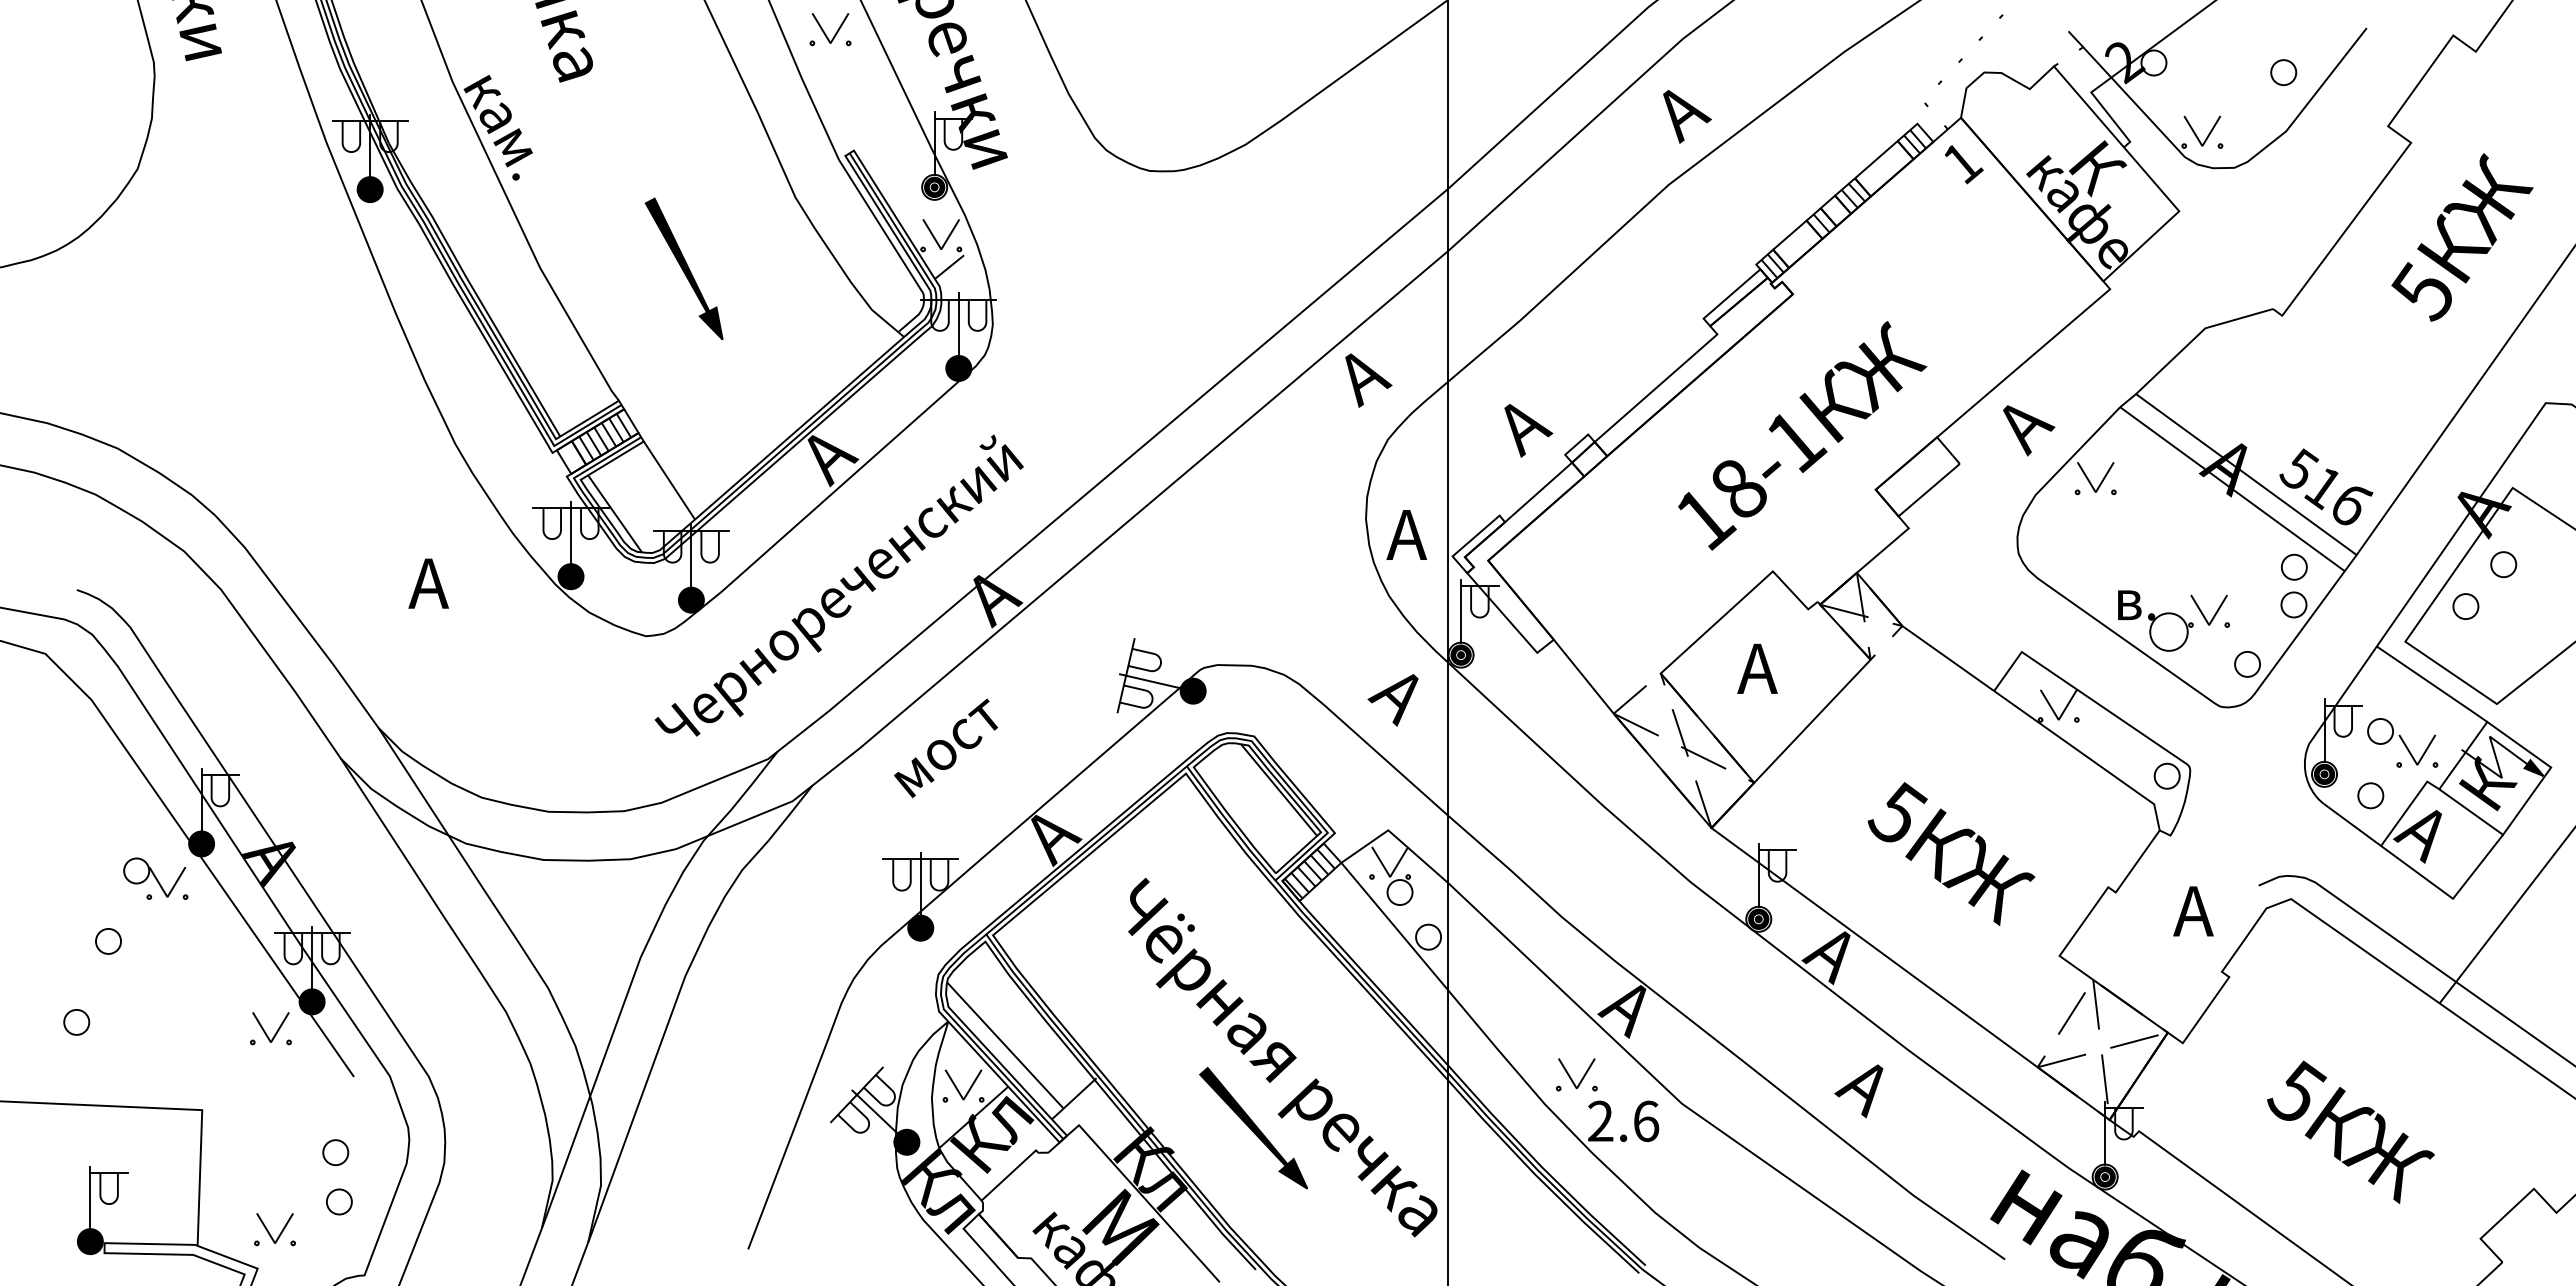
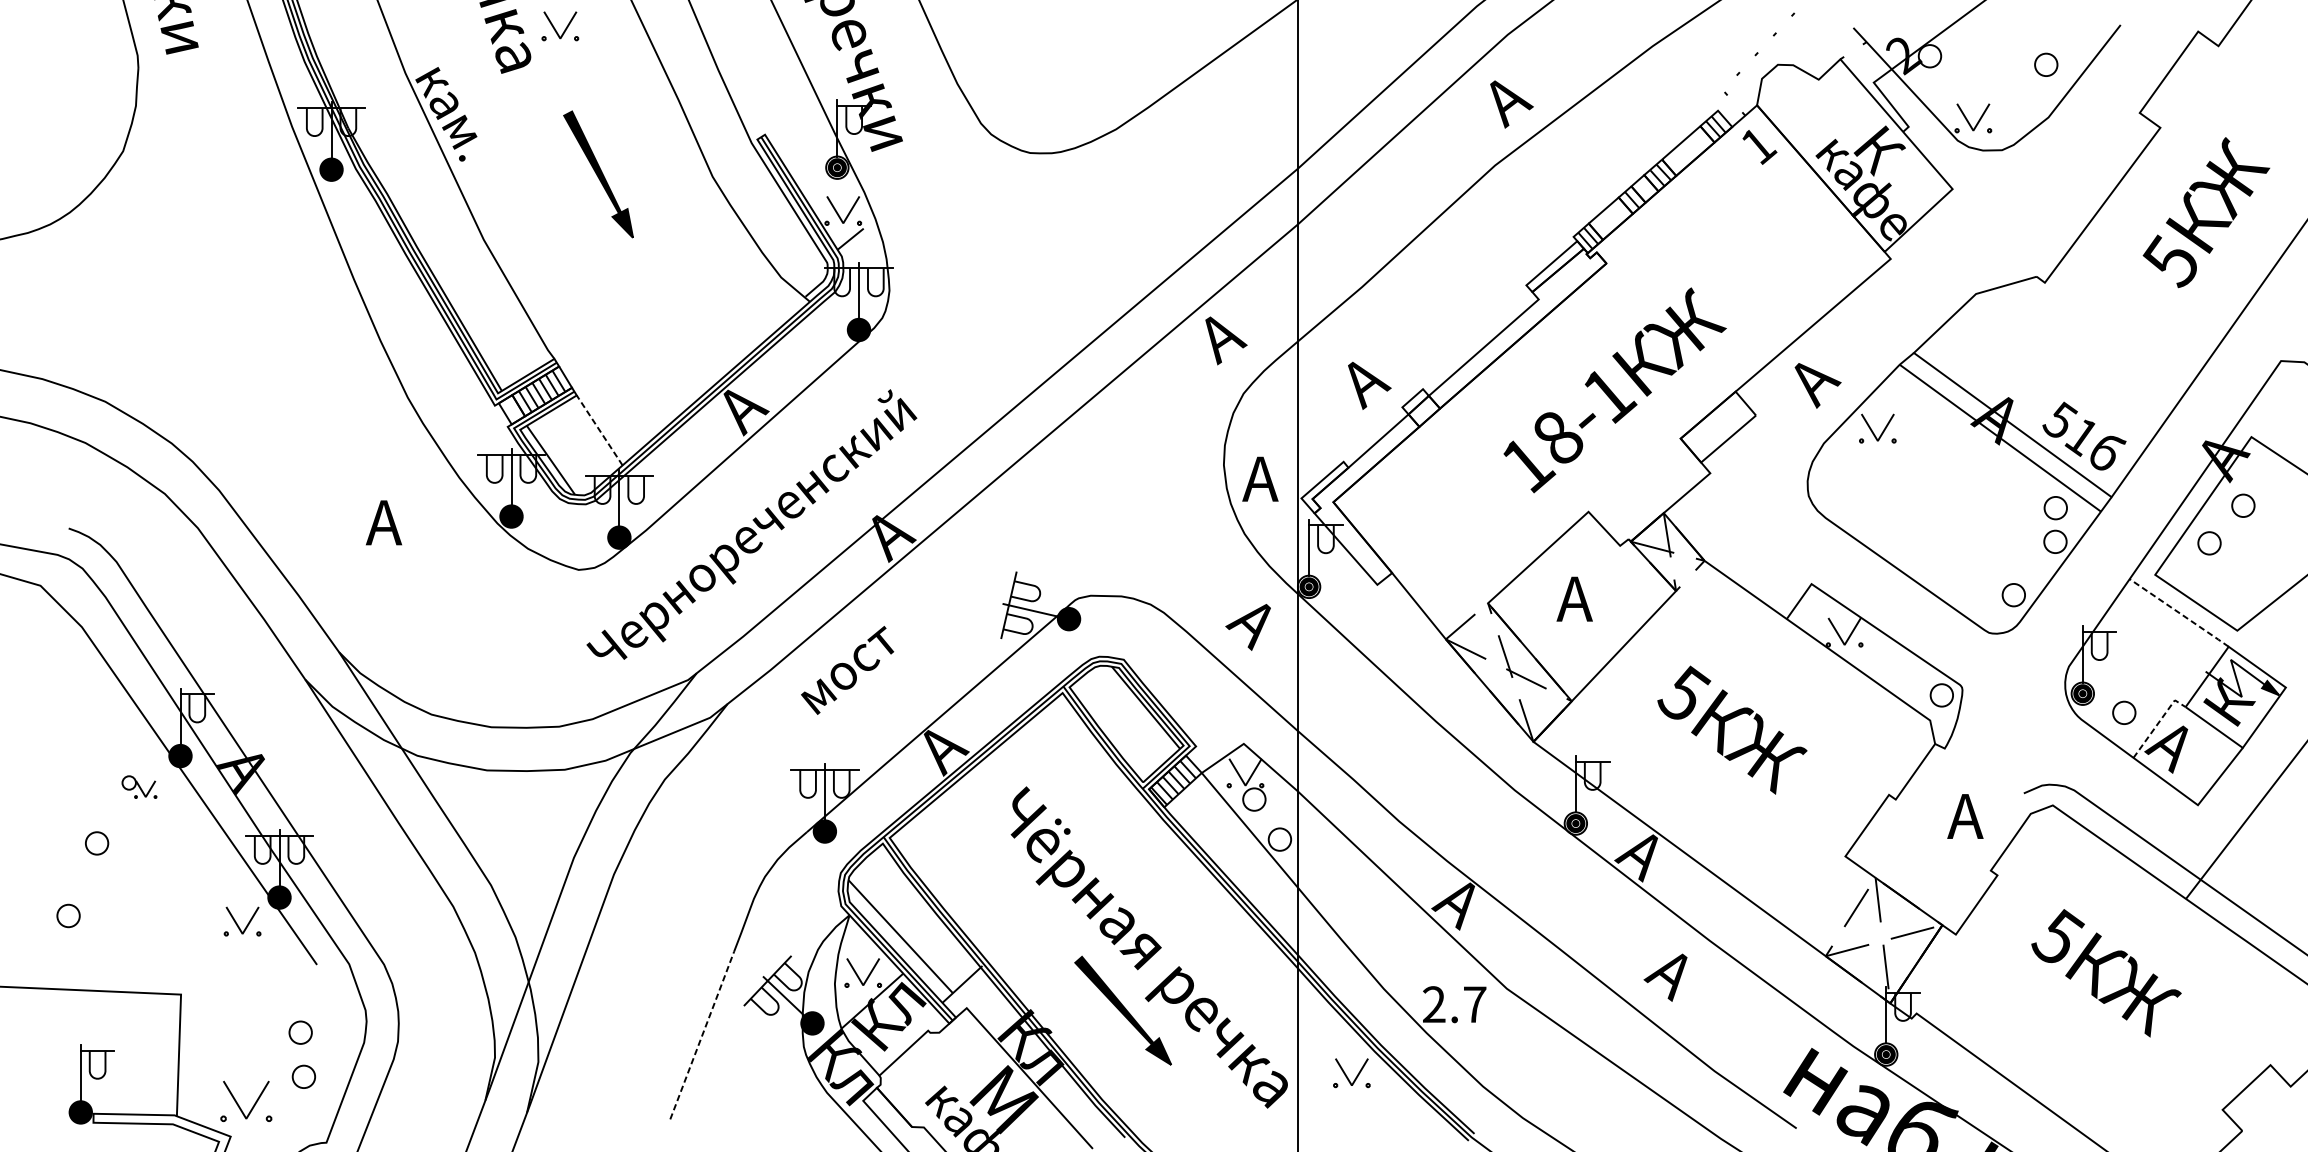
part: (830, 29) -> (560, 26), moved
part: (683, 268) -> (597, 174), moved
line: (669, 480) -> (599, 430), solid -> dashed
part: (2173, 620) -> (1947, 555), removed
line: (2432, 684) -> (2179, 613), solid -> dashed
part: (2402, 742) -> (2152, 665), removed
line: (2408, 807) -> (2158, 723), solid -> dashed
text: (1951, 853) -> (1732, 729), moved
part: (155, 878) -> (139, 787), size x0.6
part: (1576, 1074) -> (1351, 1072), moved
text: (1646, 1121) -> (1475, 1004), 2.6 -> 2.7
text: (2350, 1131) -> (2106, 972), moved
line: (784, 1155) -> (702, 1035), solid -> dashed
part: (274, 1229) -> (245, 1101), size x1.4

